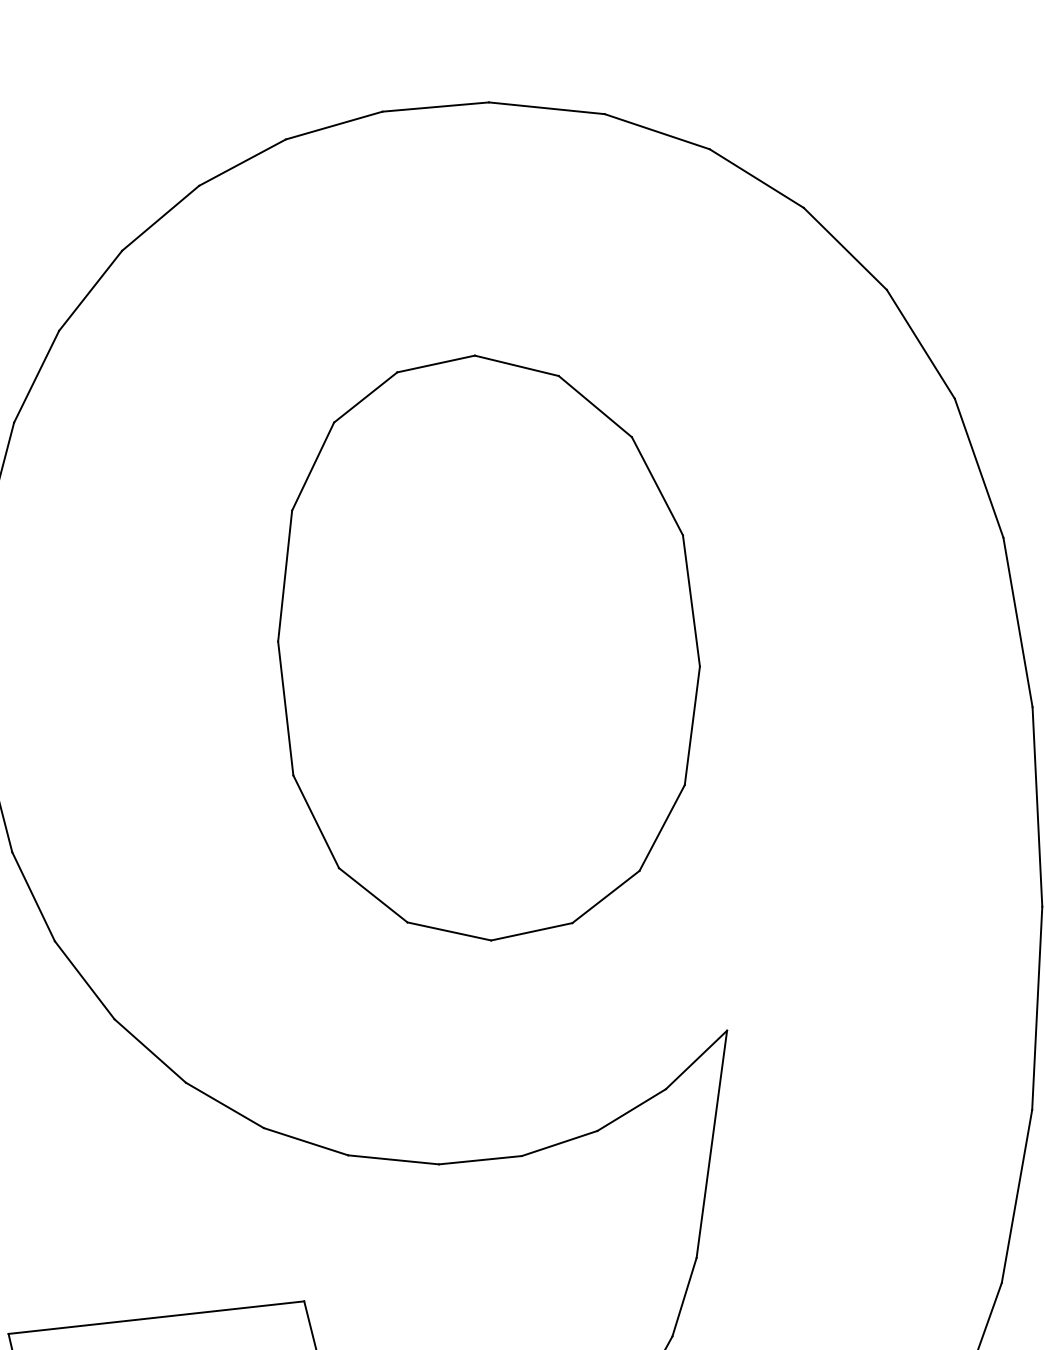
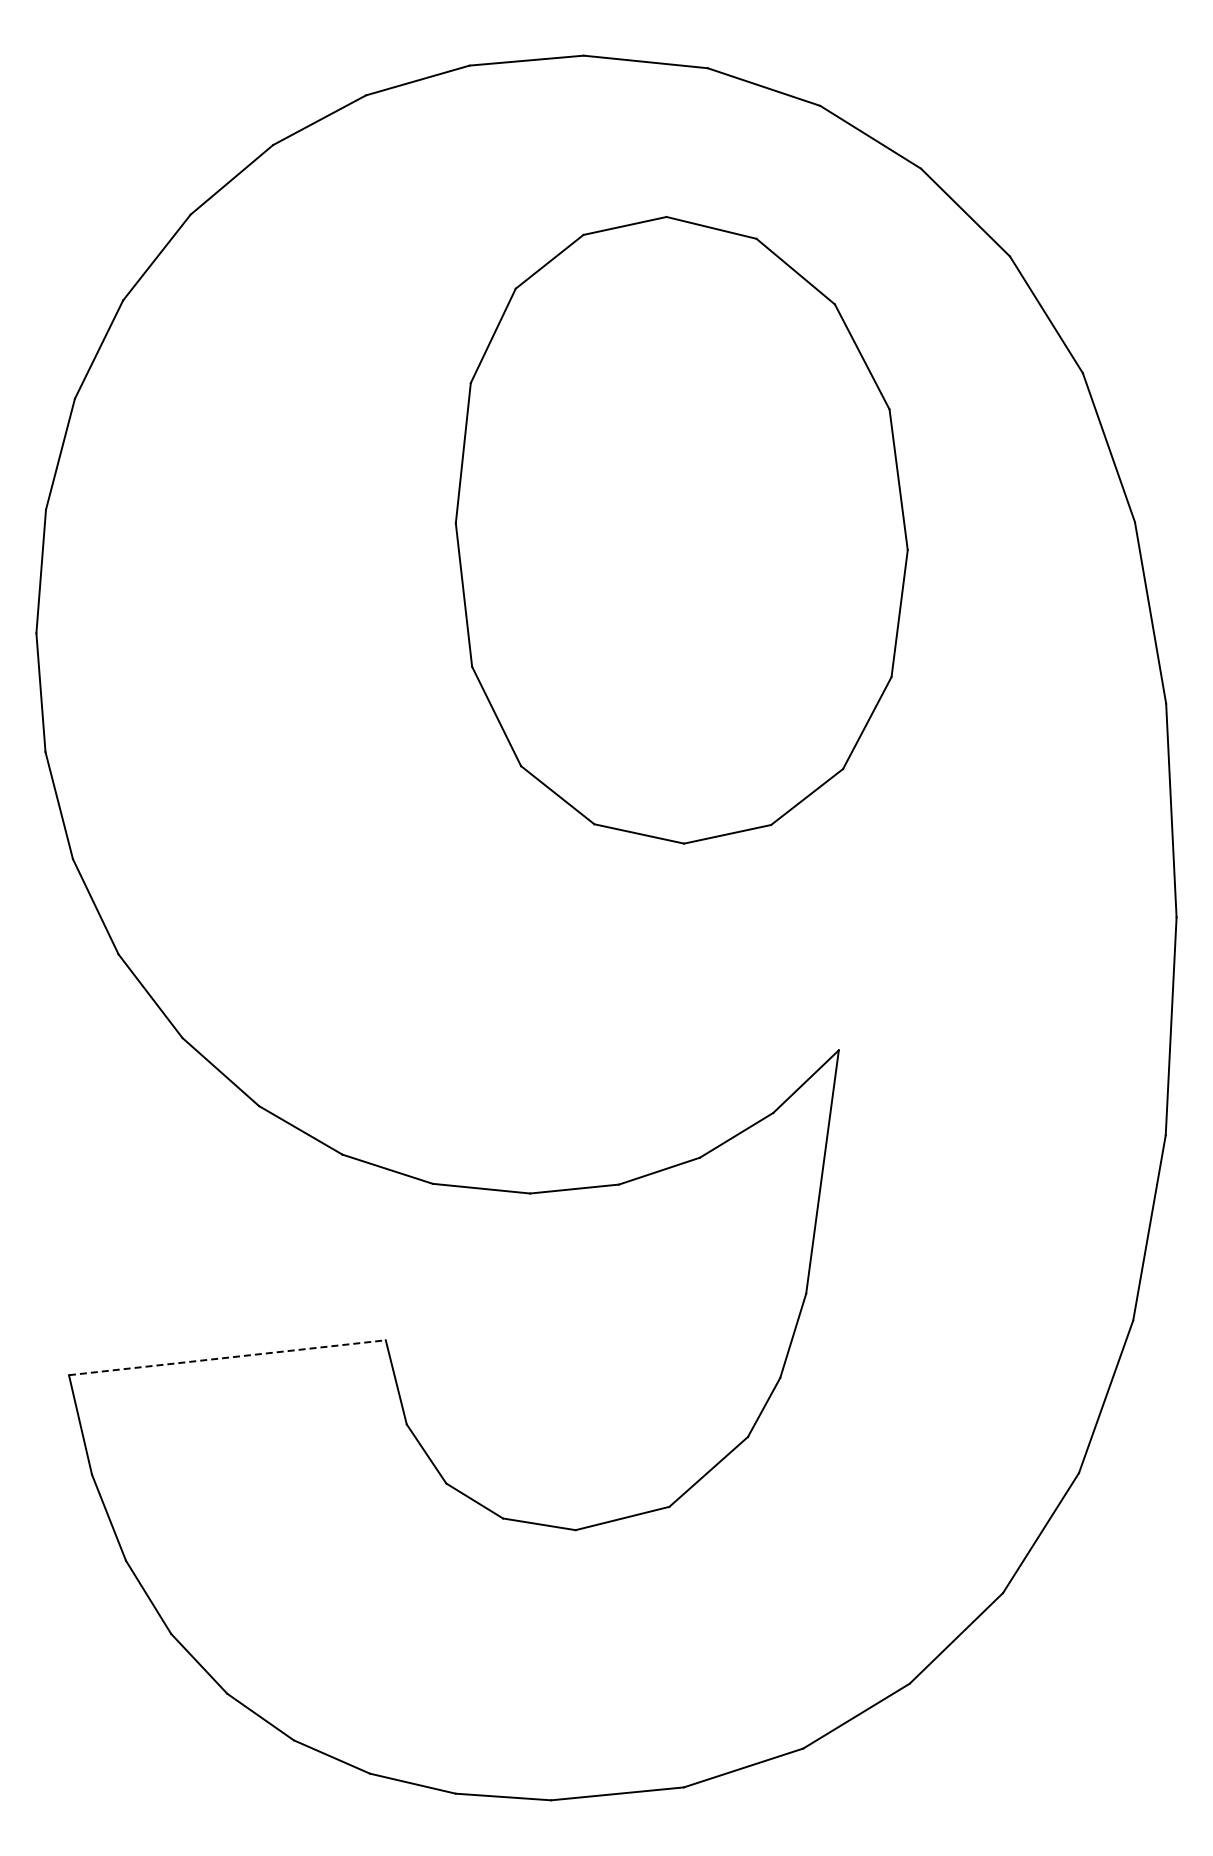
part: (488, 648) -> (681, 530), moved
line: (156, 1317) -> (227, 1357), solid -> dashed

